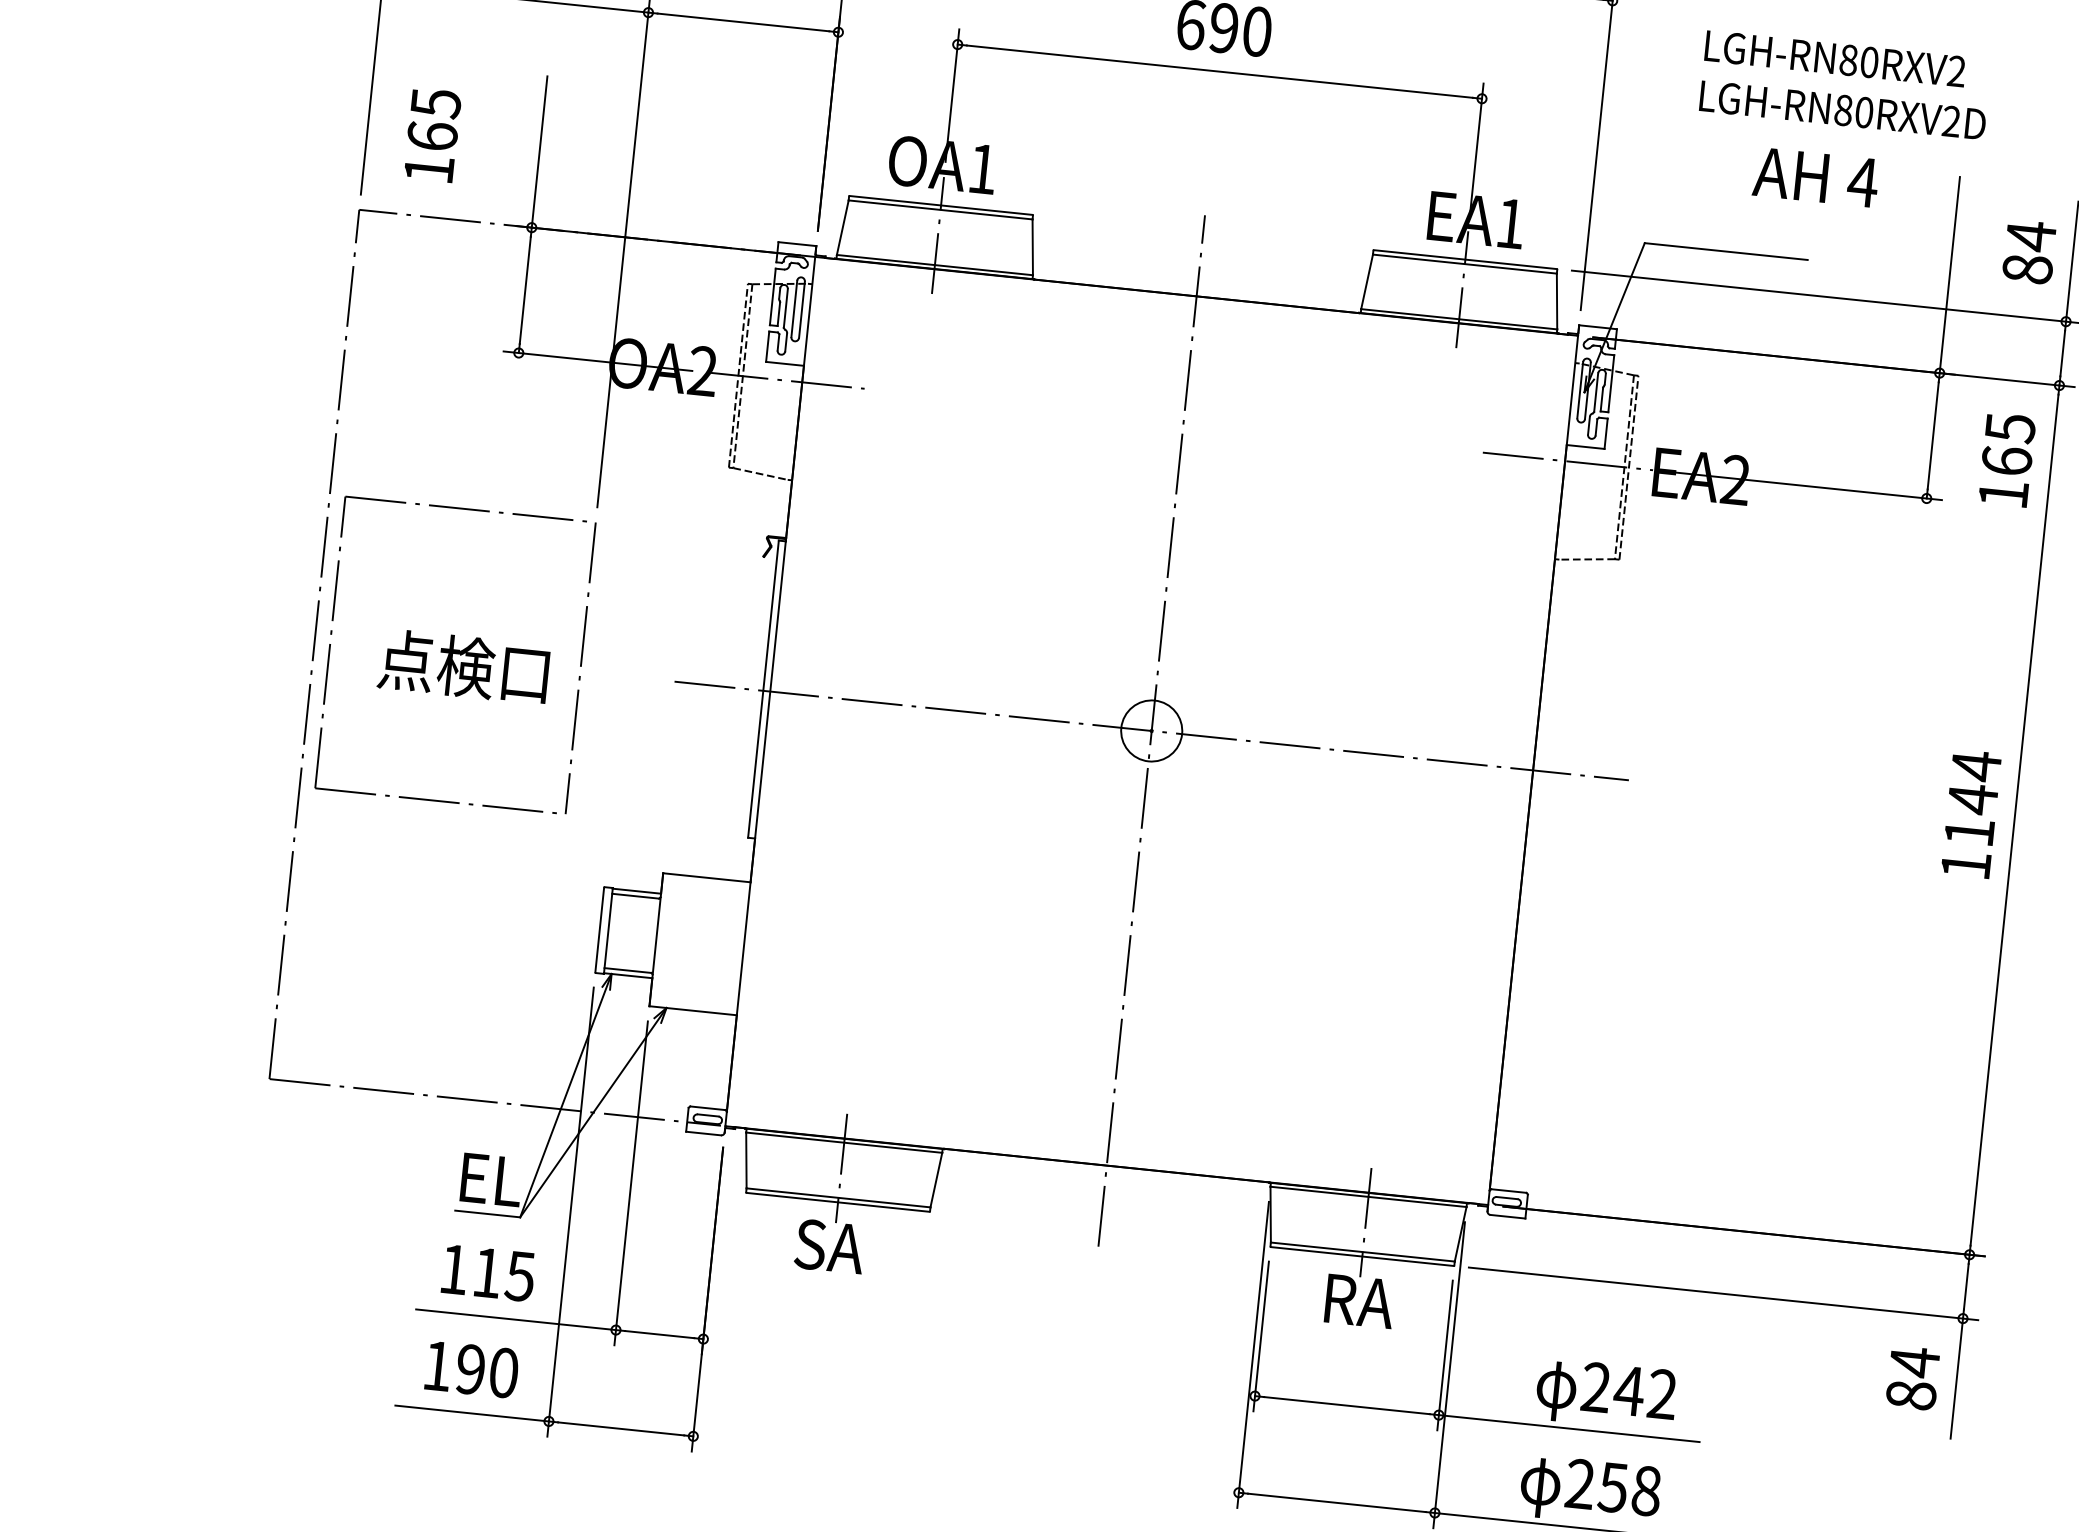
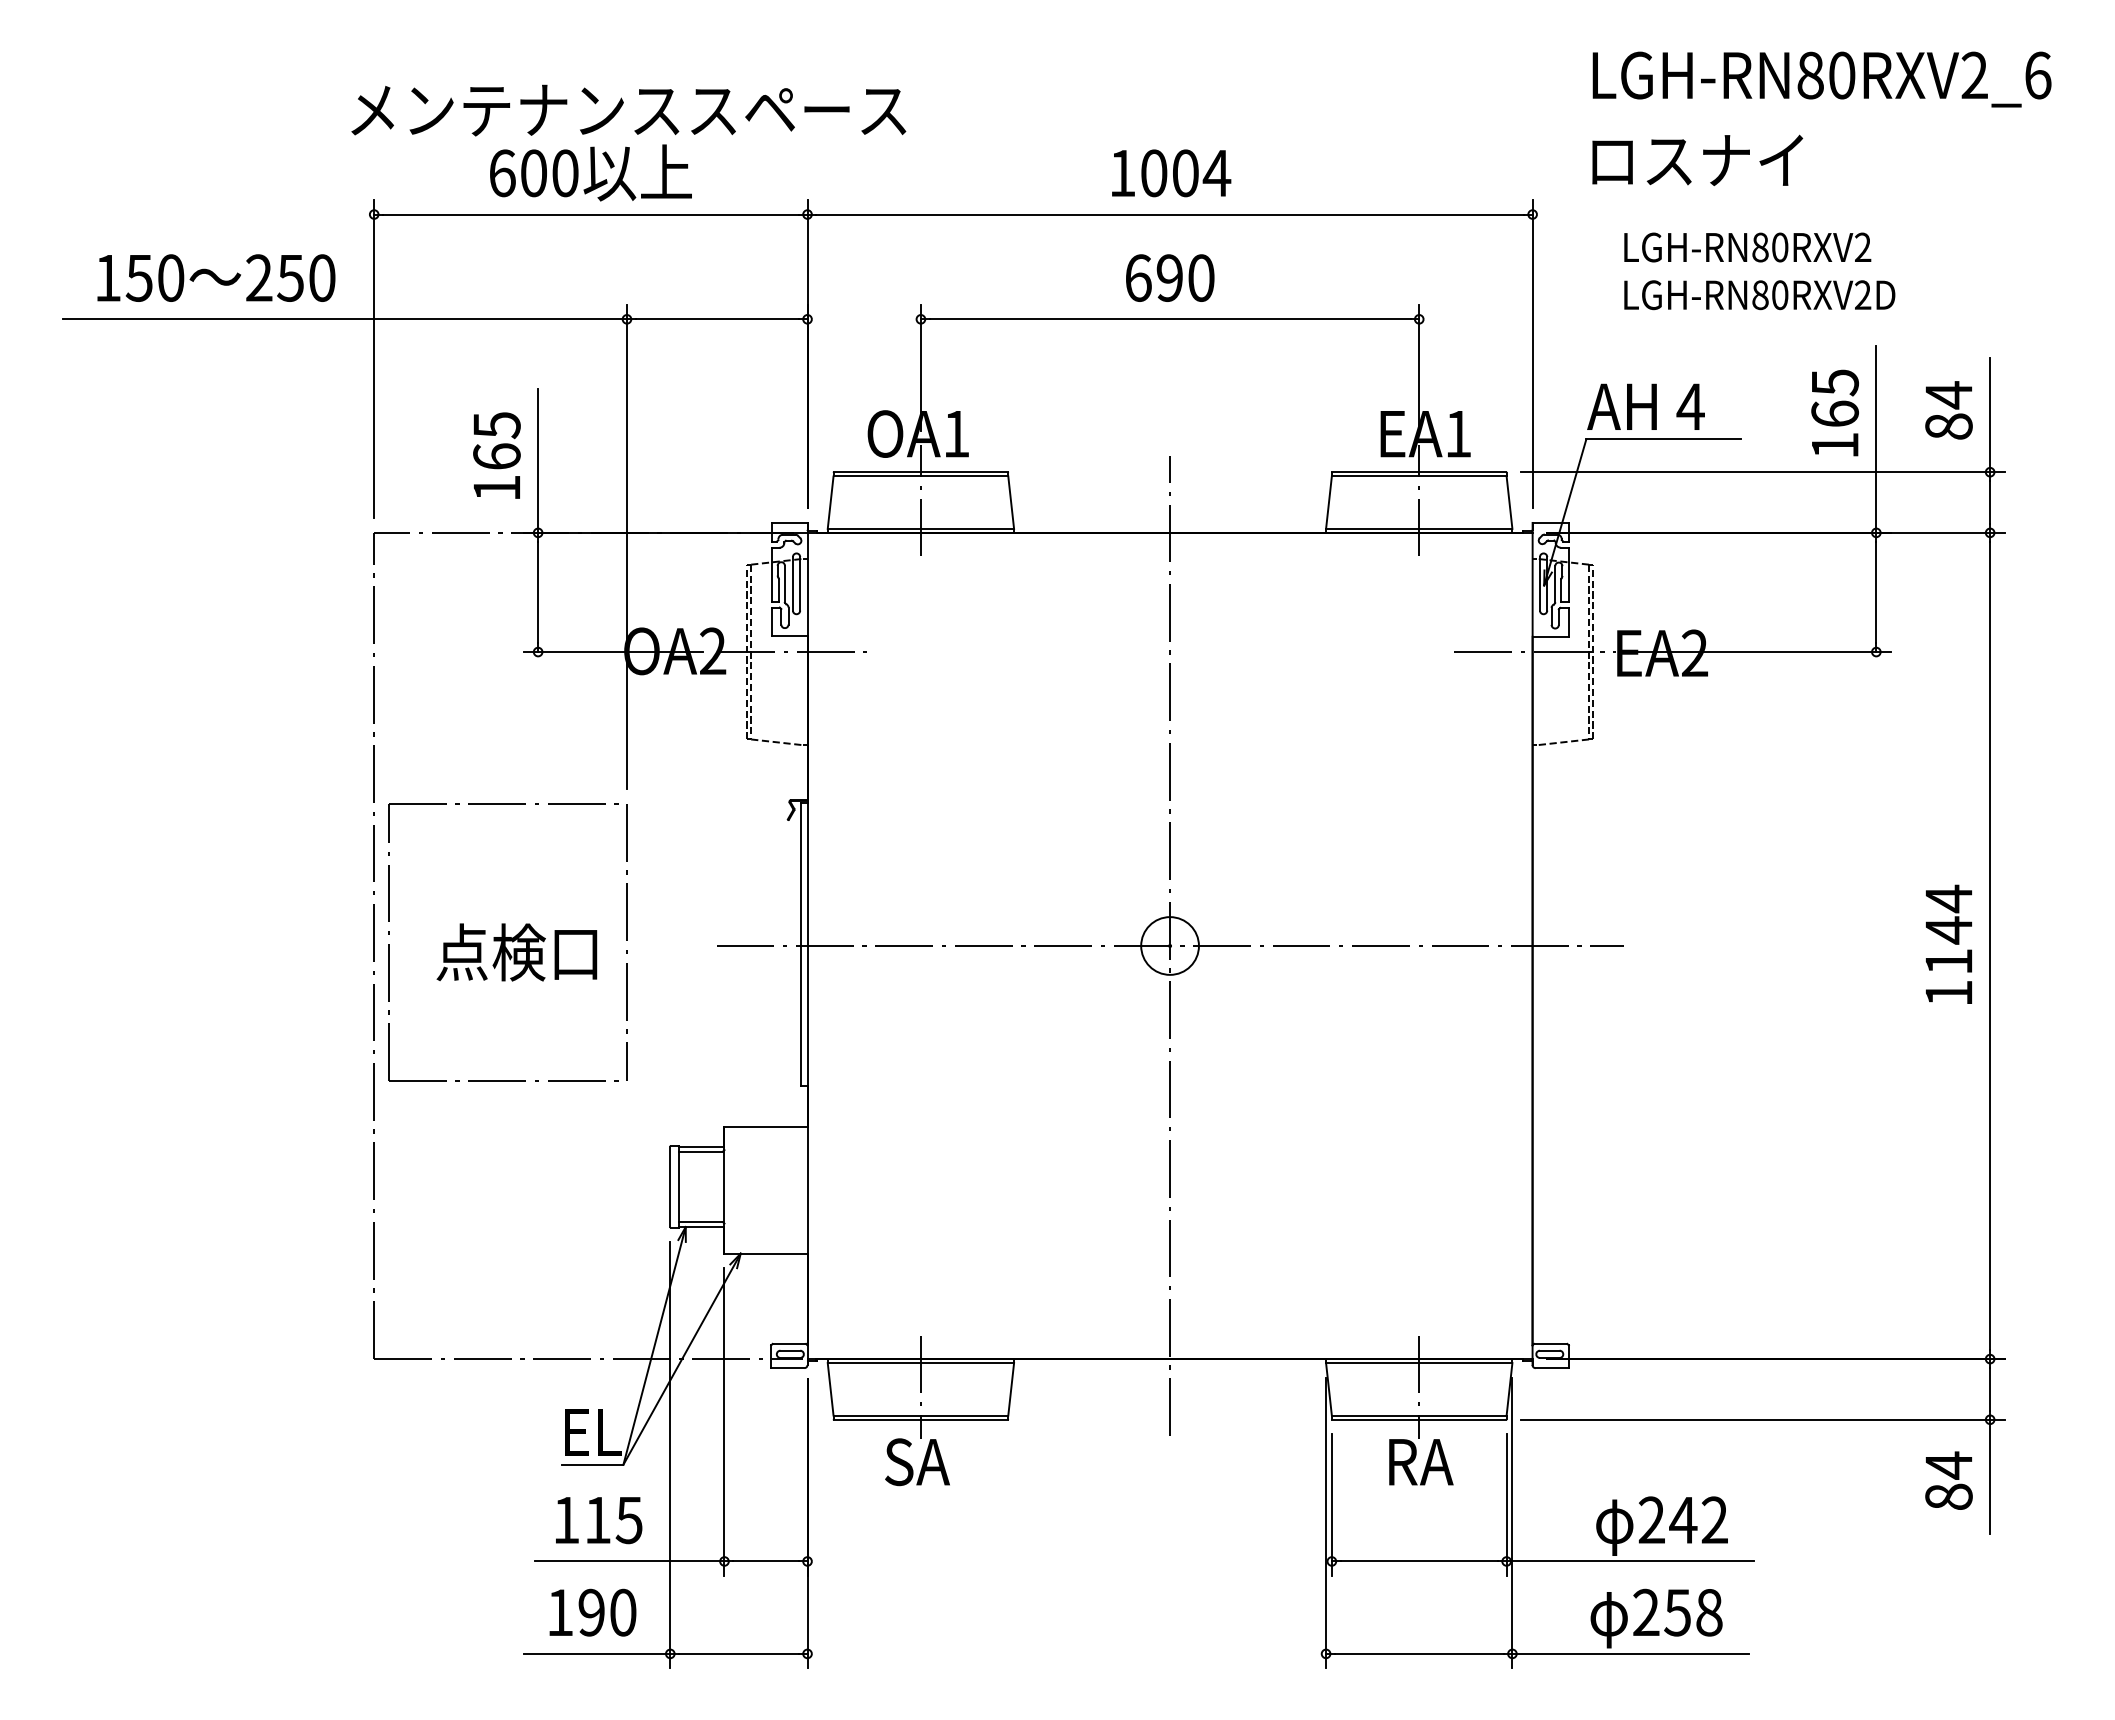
text: (432, 135) -> (496, 455), moved
text: (1815, 177) -> (1645, 406), moved
text: (2006, 459) -> (1834, 412), moved

